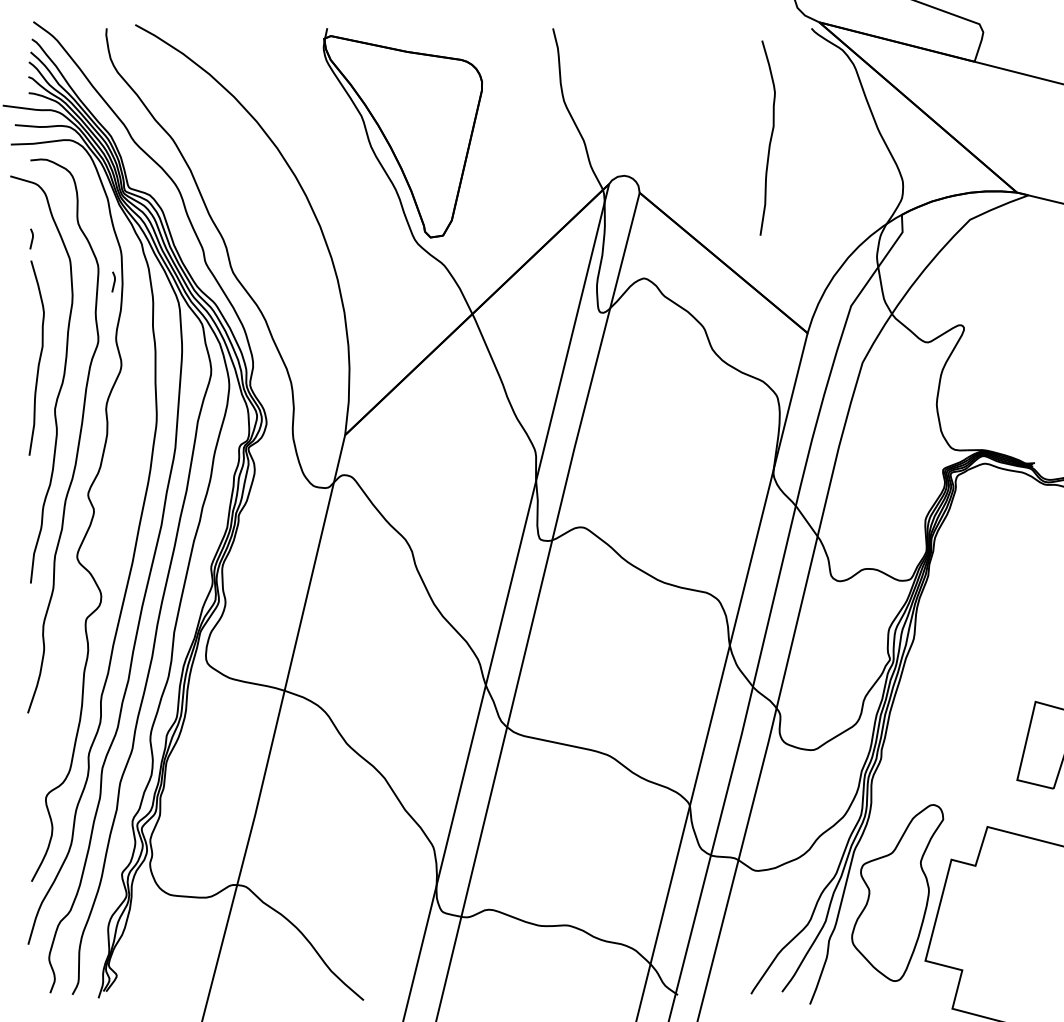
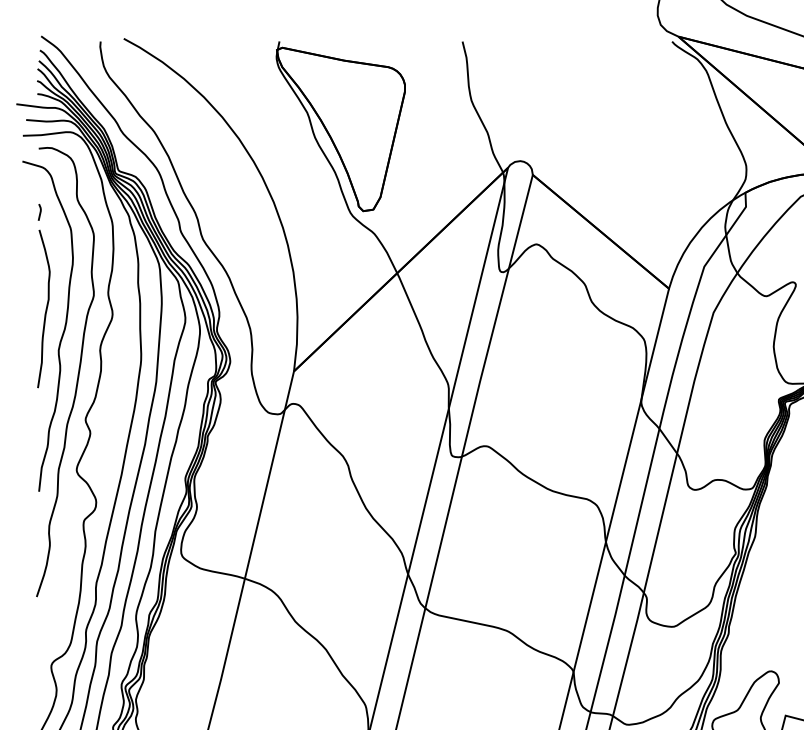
curve: (770, 137) -> (638, 130), removed
line: (113, 281) -> (106, 246), removed

